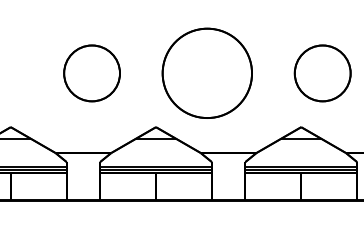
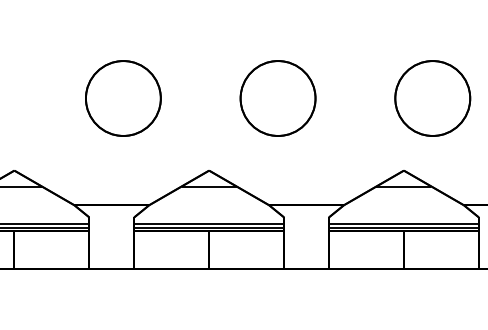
part: (207, 73) -> (278, 98), size x0.62

